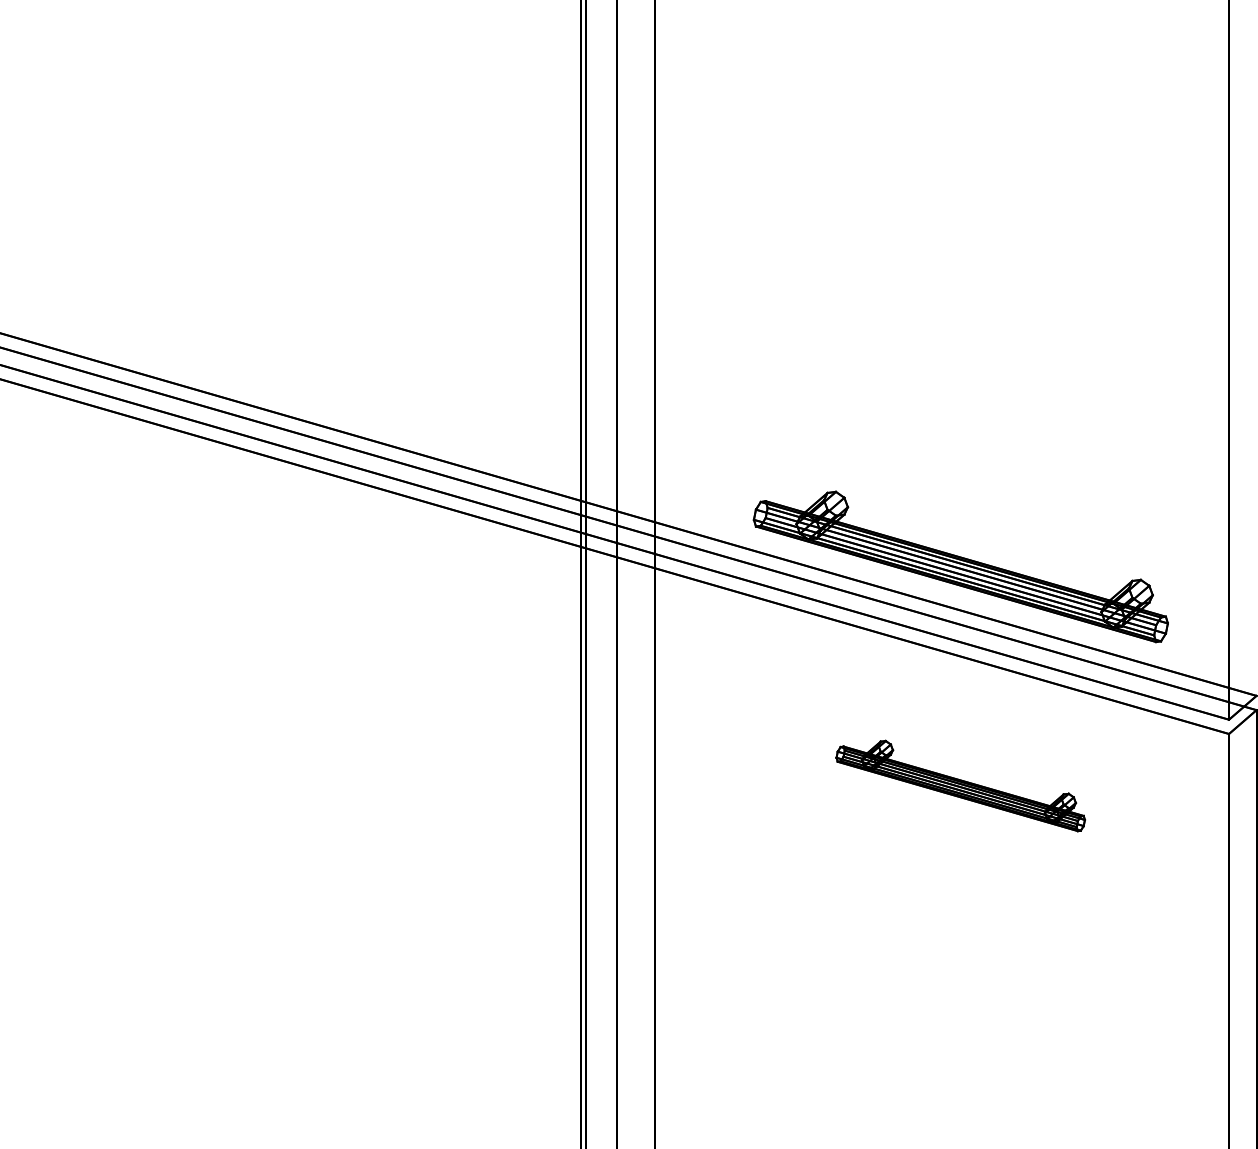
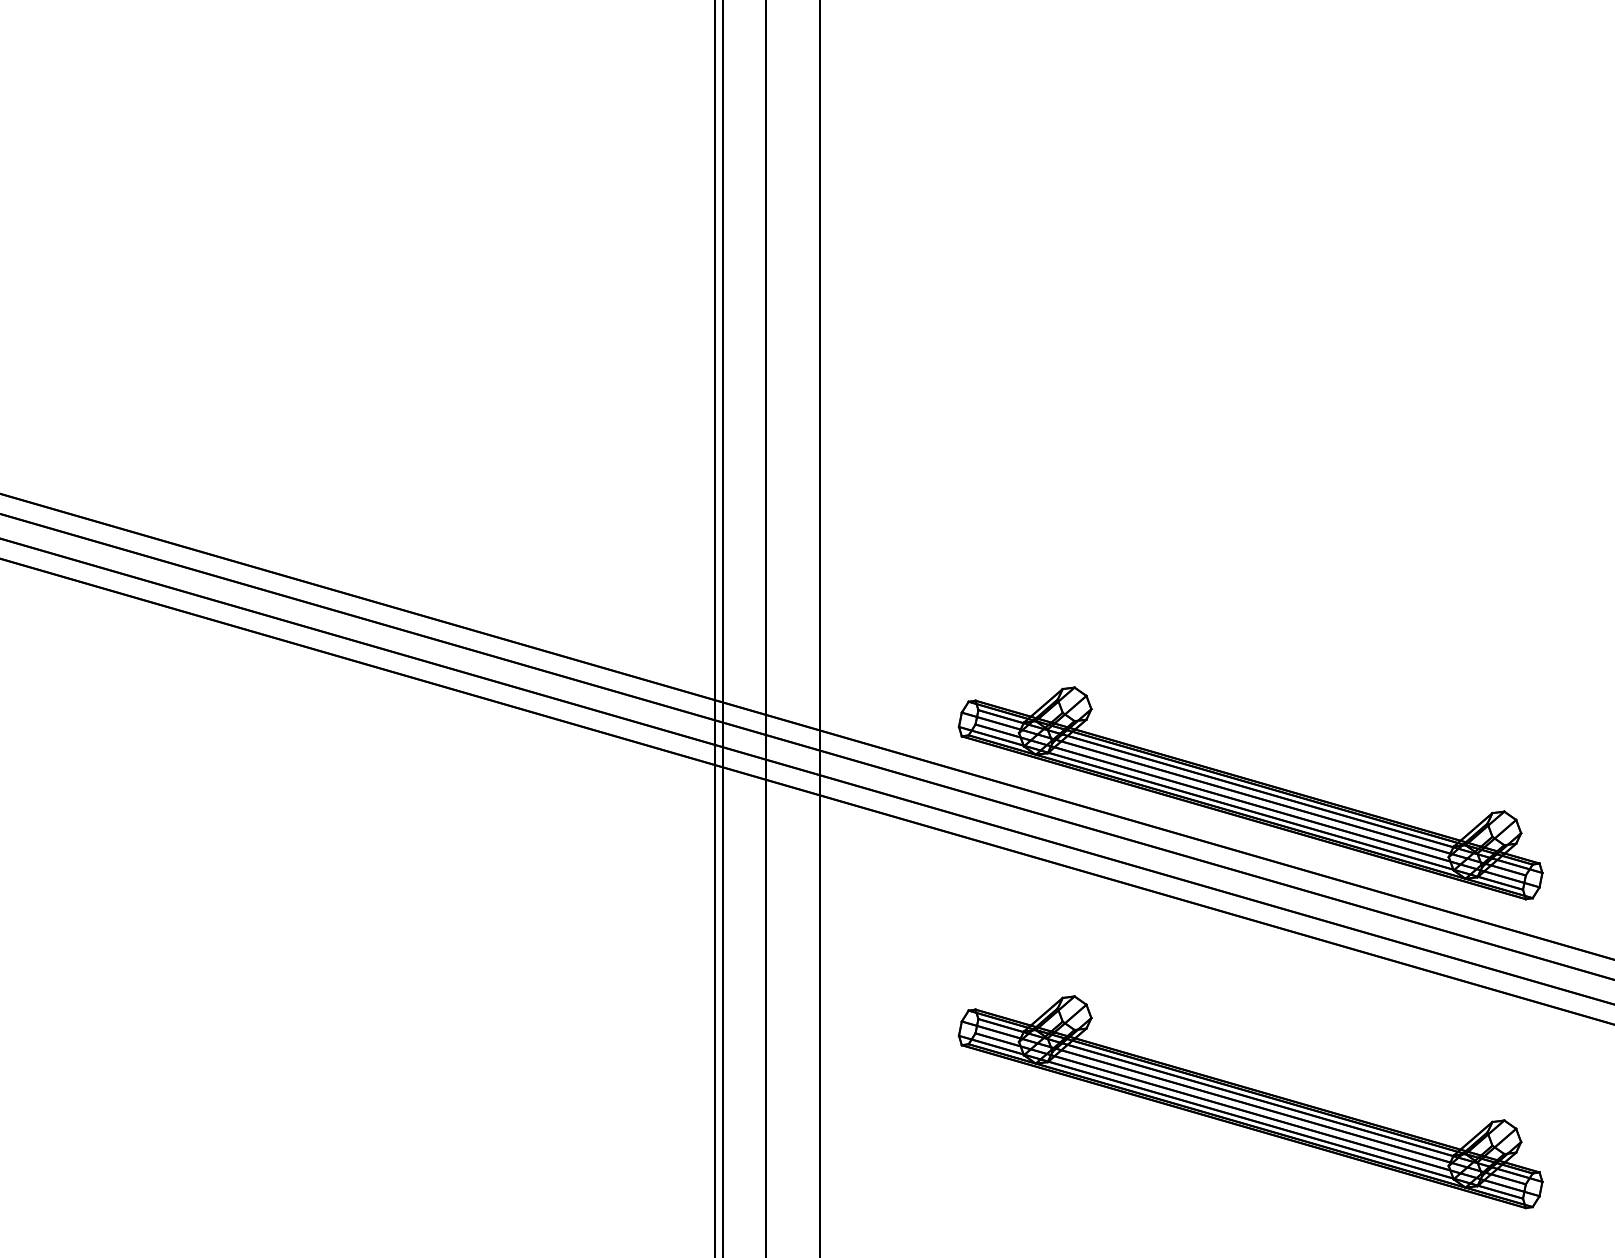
part: (960, 785) -> (1250, 1101), size x1.67

